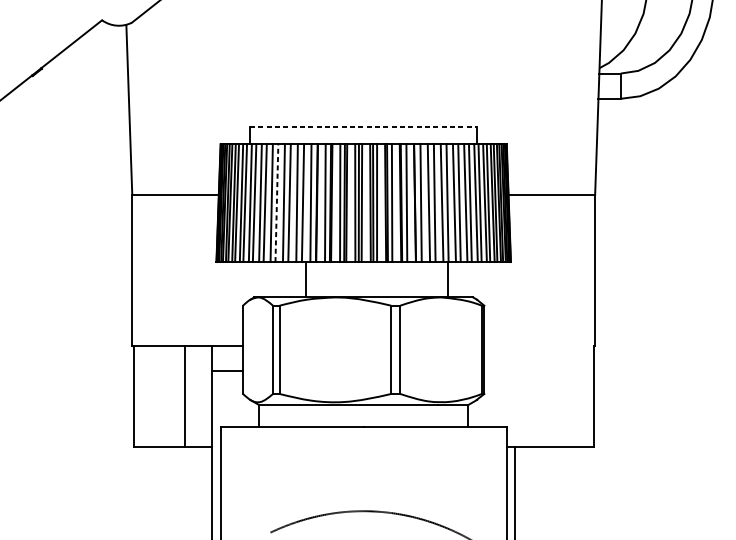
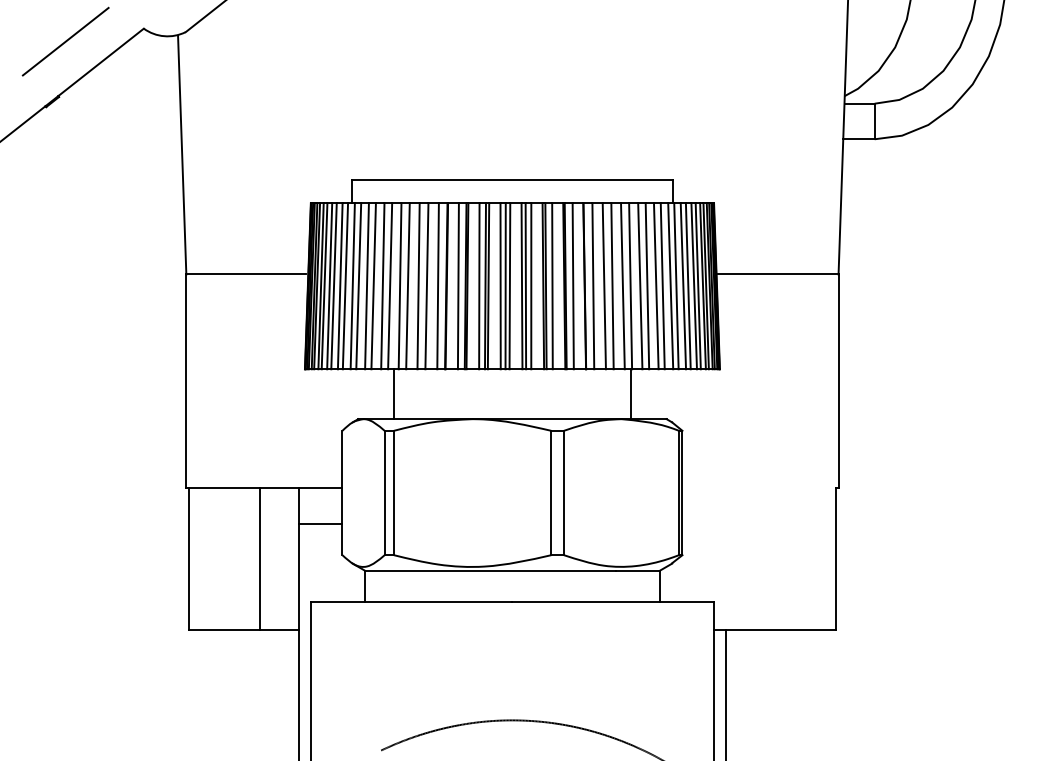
line: (46, 29) -> (65, 41), added
line: (363, 127) -> (512, 179), dashed -> solid
line: (277, 202) -> (390, 285), dashed -> solid
line: (305, 279) -> (393, 394), moved

